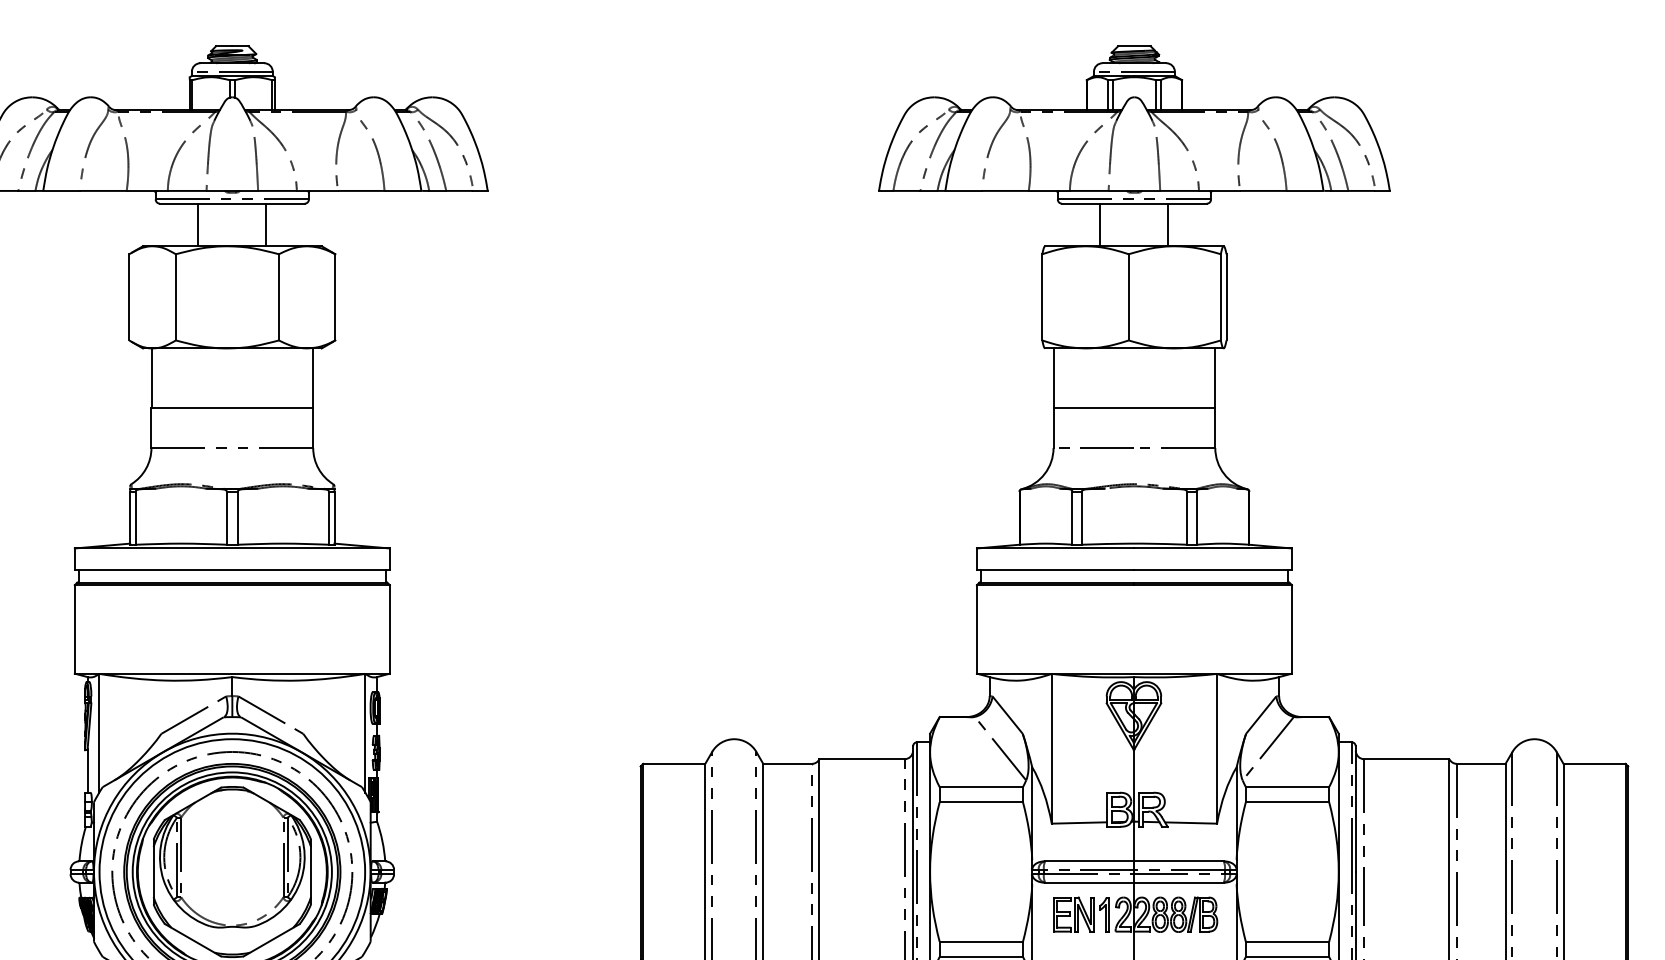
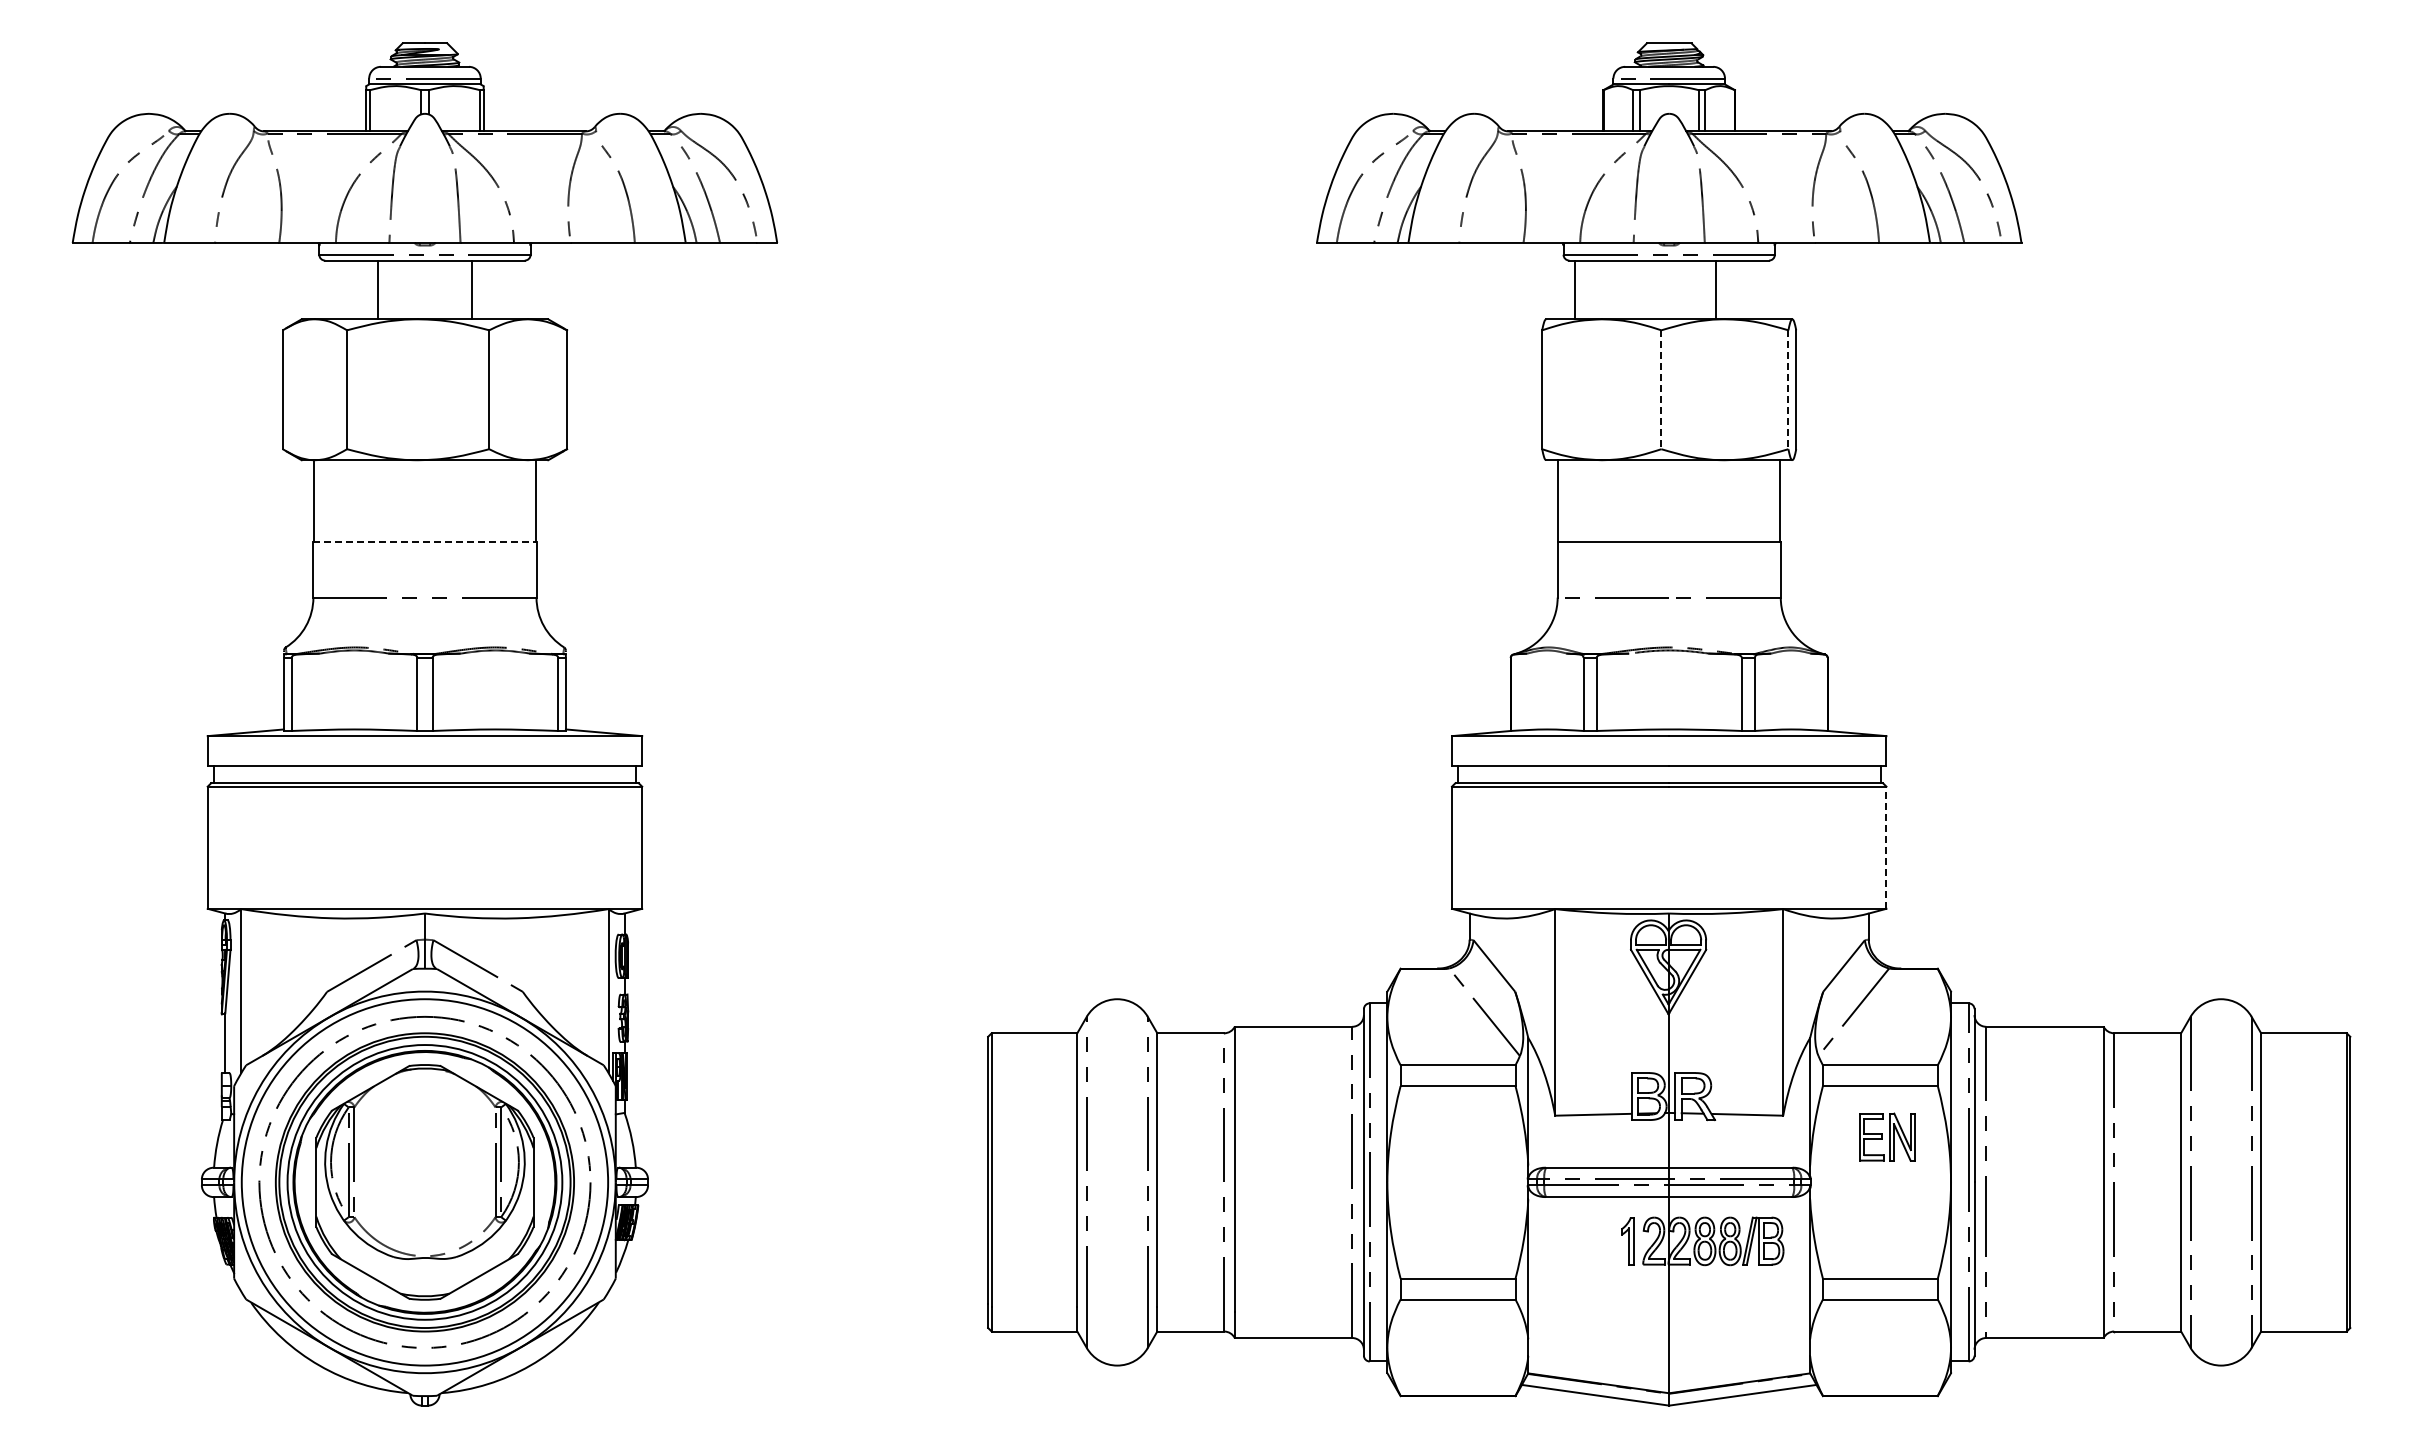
line: (1100, 224) -> (1575, 289), moved
line: (1128, 297) -> (1661, 390), solid -> dashed
line: (1220, 297) -> (1788, 390), solid -> dashed
line: (232, 408) -> (424, 542), solid -> dashed
line: (1291, 629) -> (1886, 847), solid -> dashed
part: (1073, 914) -> (1887, 1136), moved

